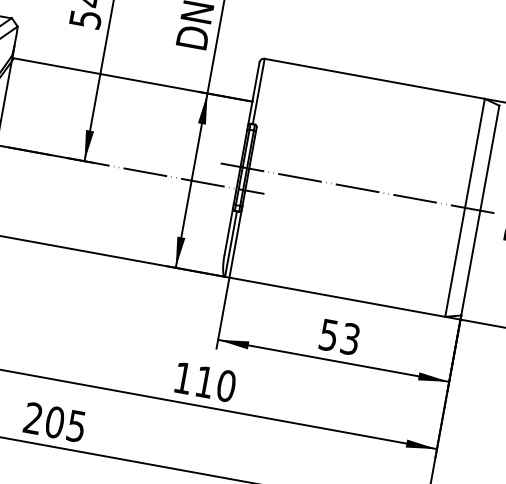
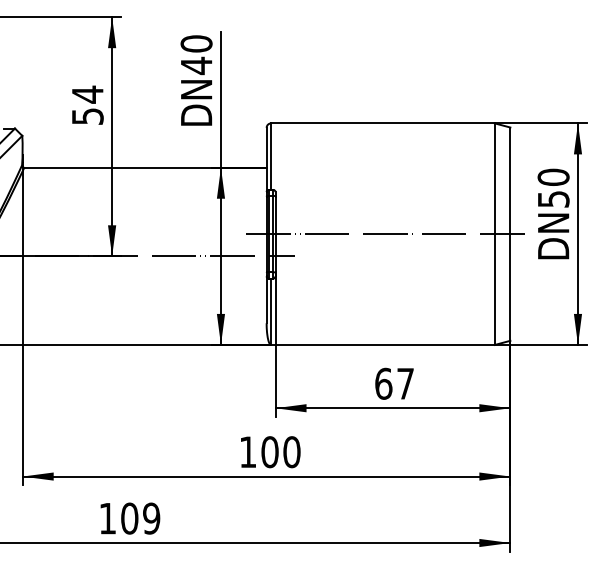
text: (339, 336) -> (394, 383), 53 -> 67
text: (204, 382) -> (269, 452), 110 -> 100
text: (54, 422) -> (129, 518), 205 -> 109

